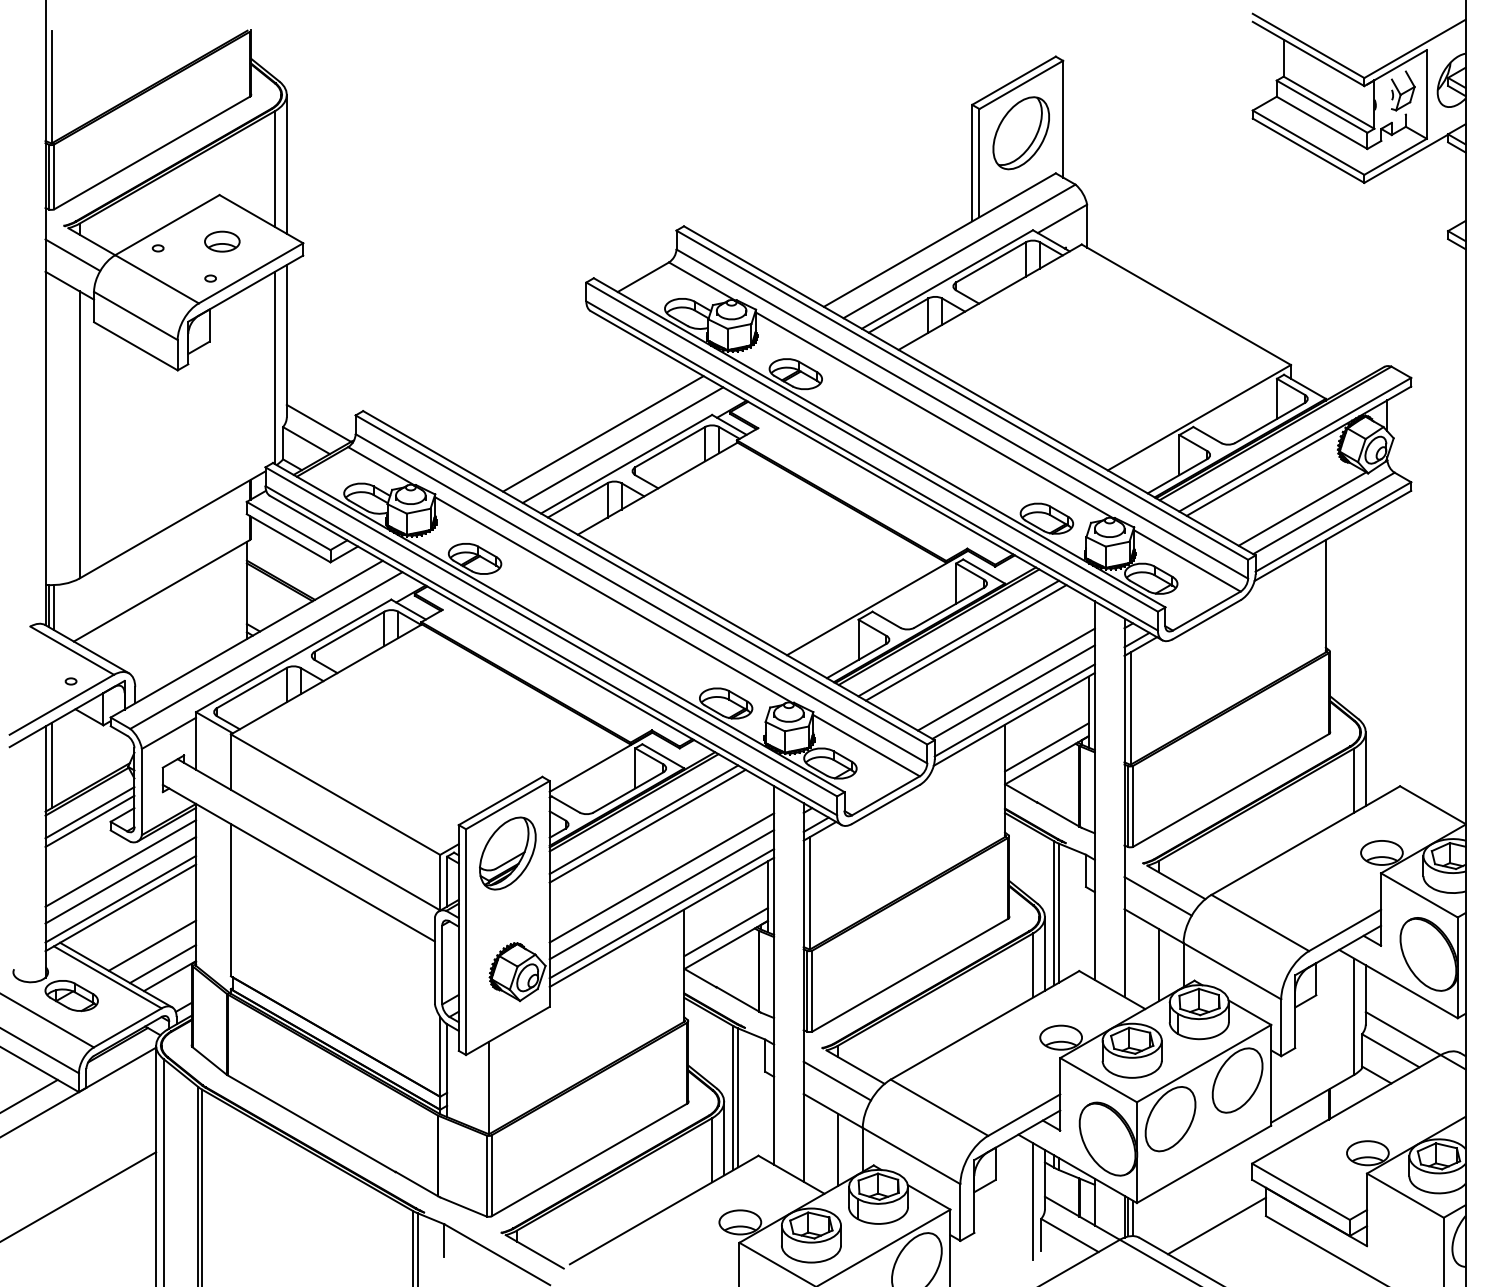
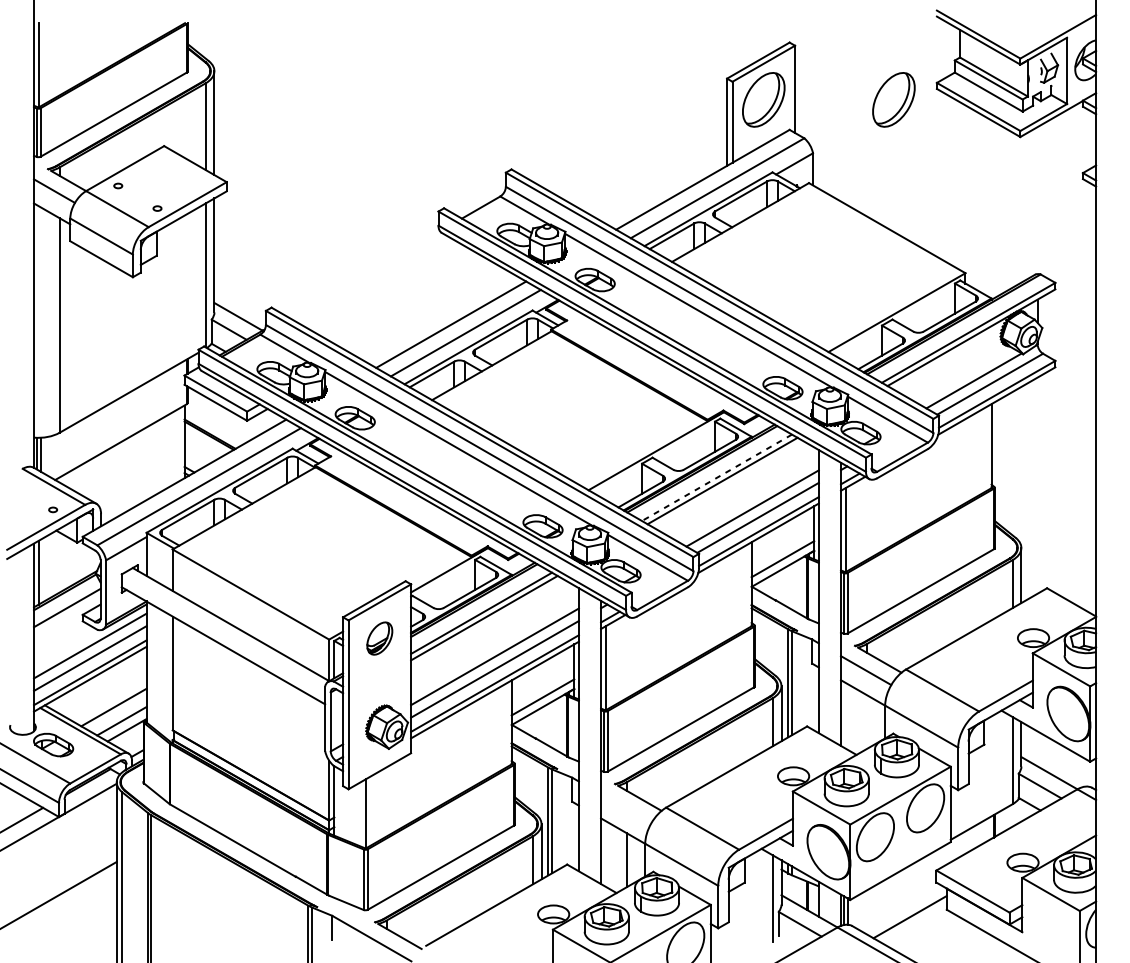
part: (1194, 133) -> (893, 100), added
part: (222, 241) -> (166, 180), removed
line: (958, 638) -> (716, 477), solid -> dashed
line: (89, 821) -> (66, 614), removed
part: (507, 853) -> (379, 638), size x0.6
line: (1158, 964) -> (866, 721), removed
line: (836, 1080) -> (625, 808), removed

